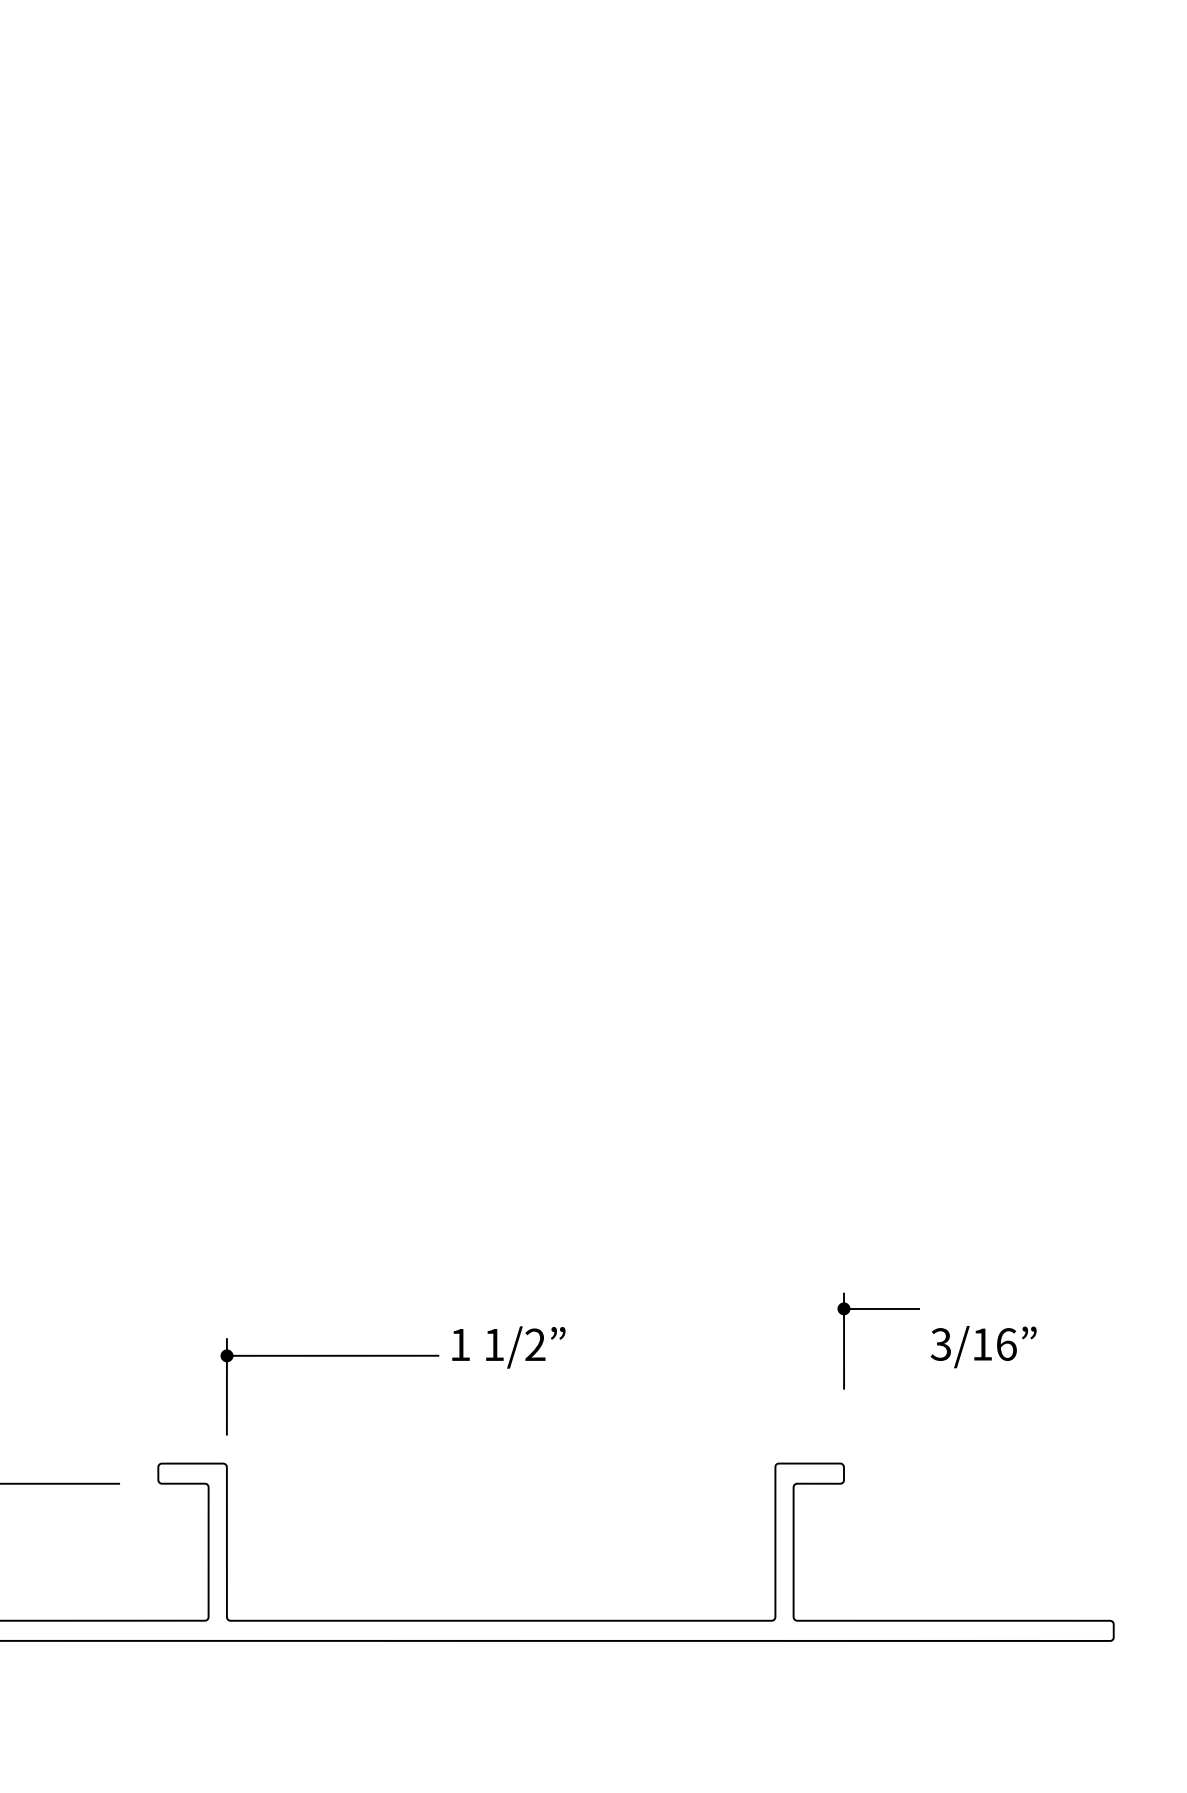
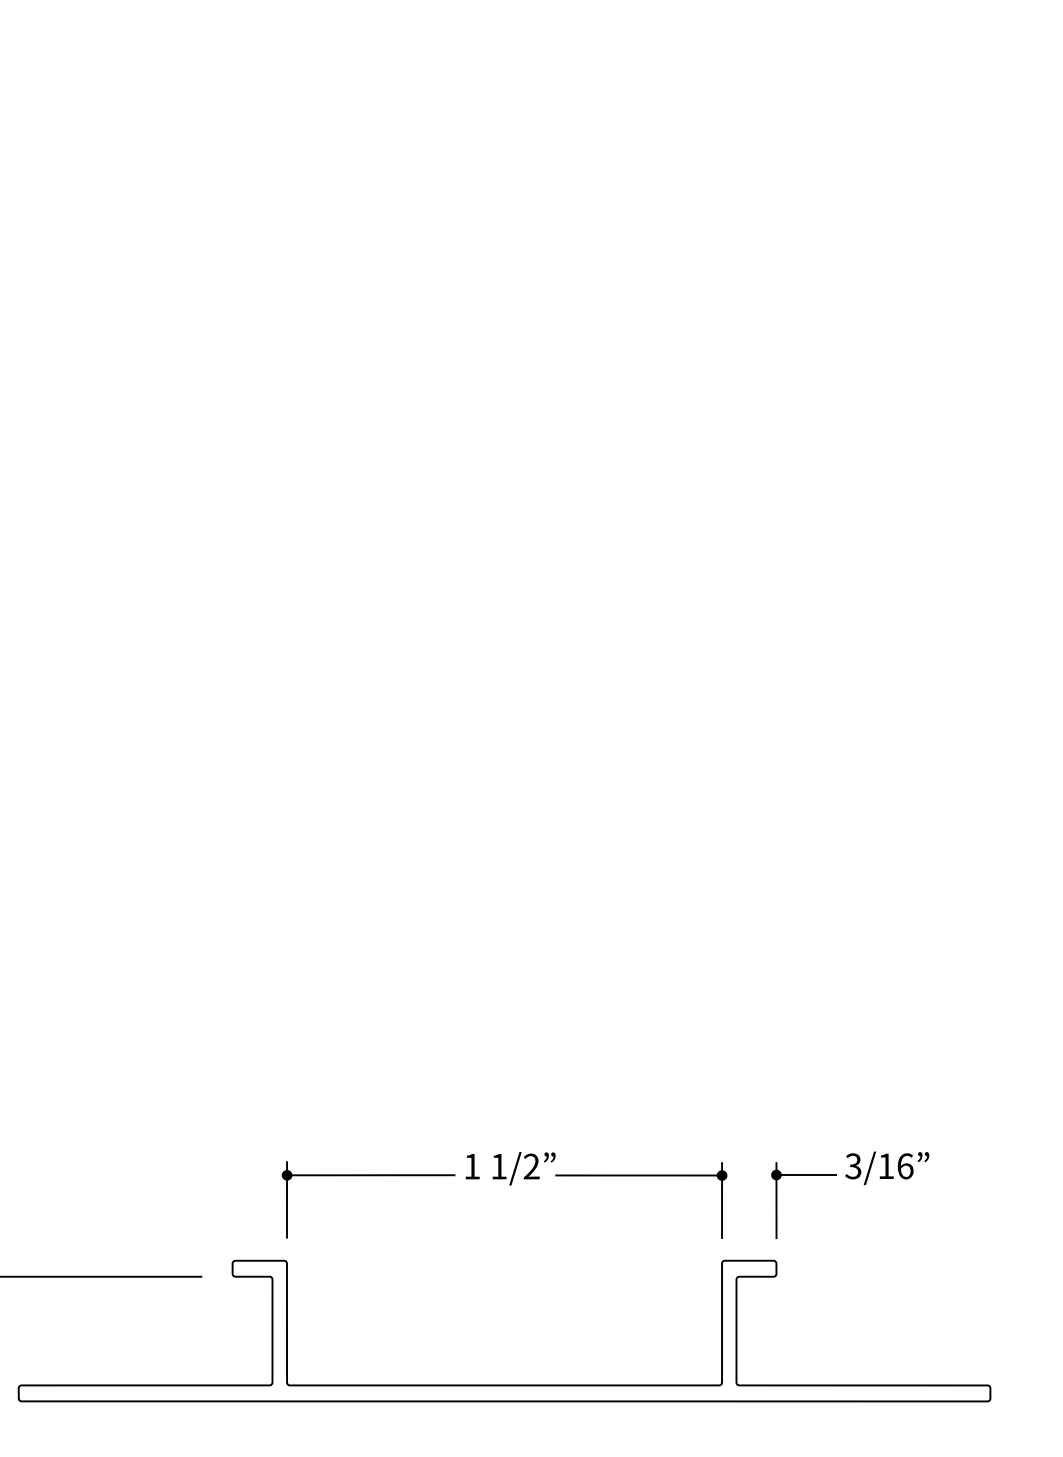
part: (878, 1309) -> (803, 1175), moved
part: (673, 1357) -> (641, 1176), added

